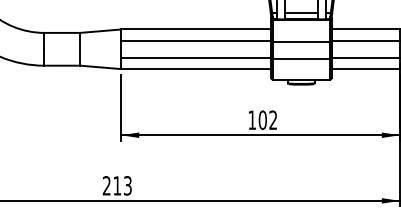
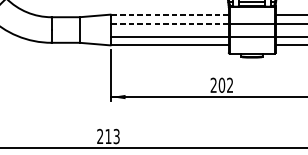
line: (195, 29) -> (169, 14), solid -> dashed
line: (195, 41) -> (169, 23), solid -> dashed
text: (251, 119) -> (213, 84), 102 -> 202

